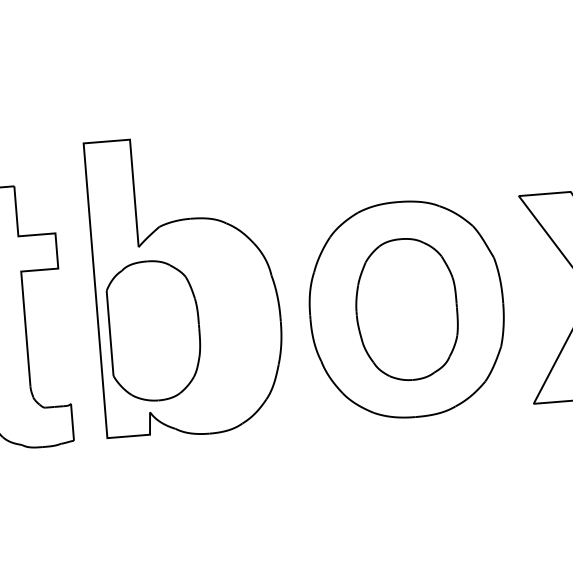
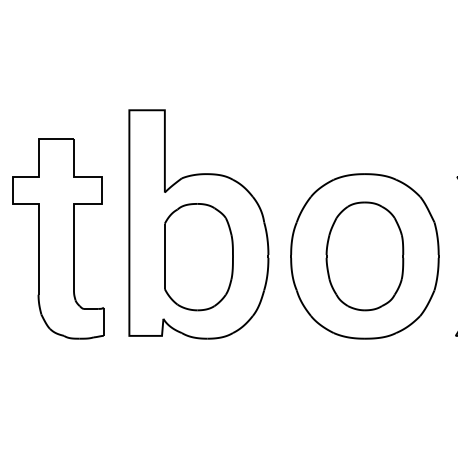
part: (154, 331) -> (198, 257), moved

